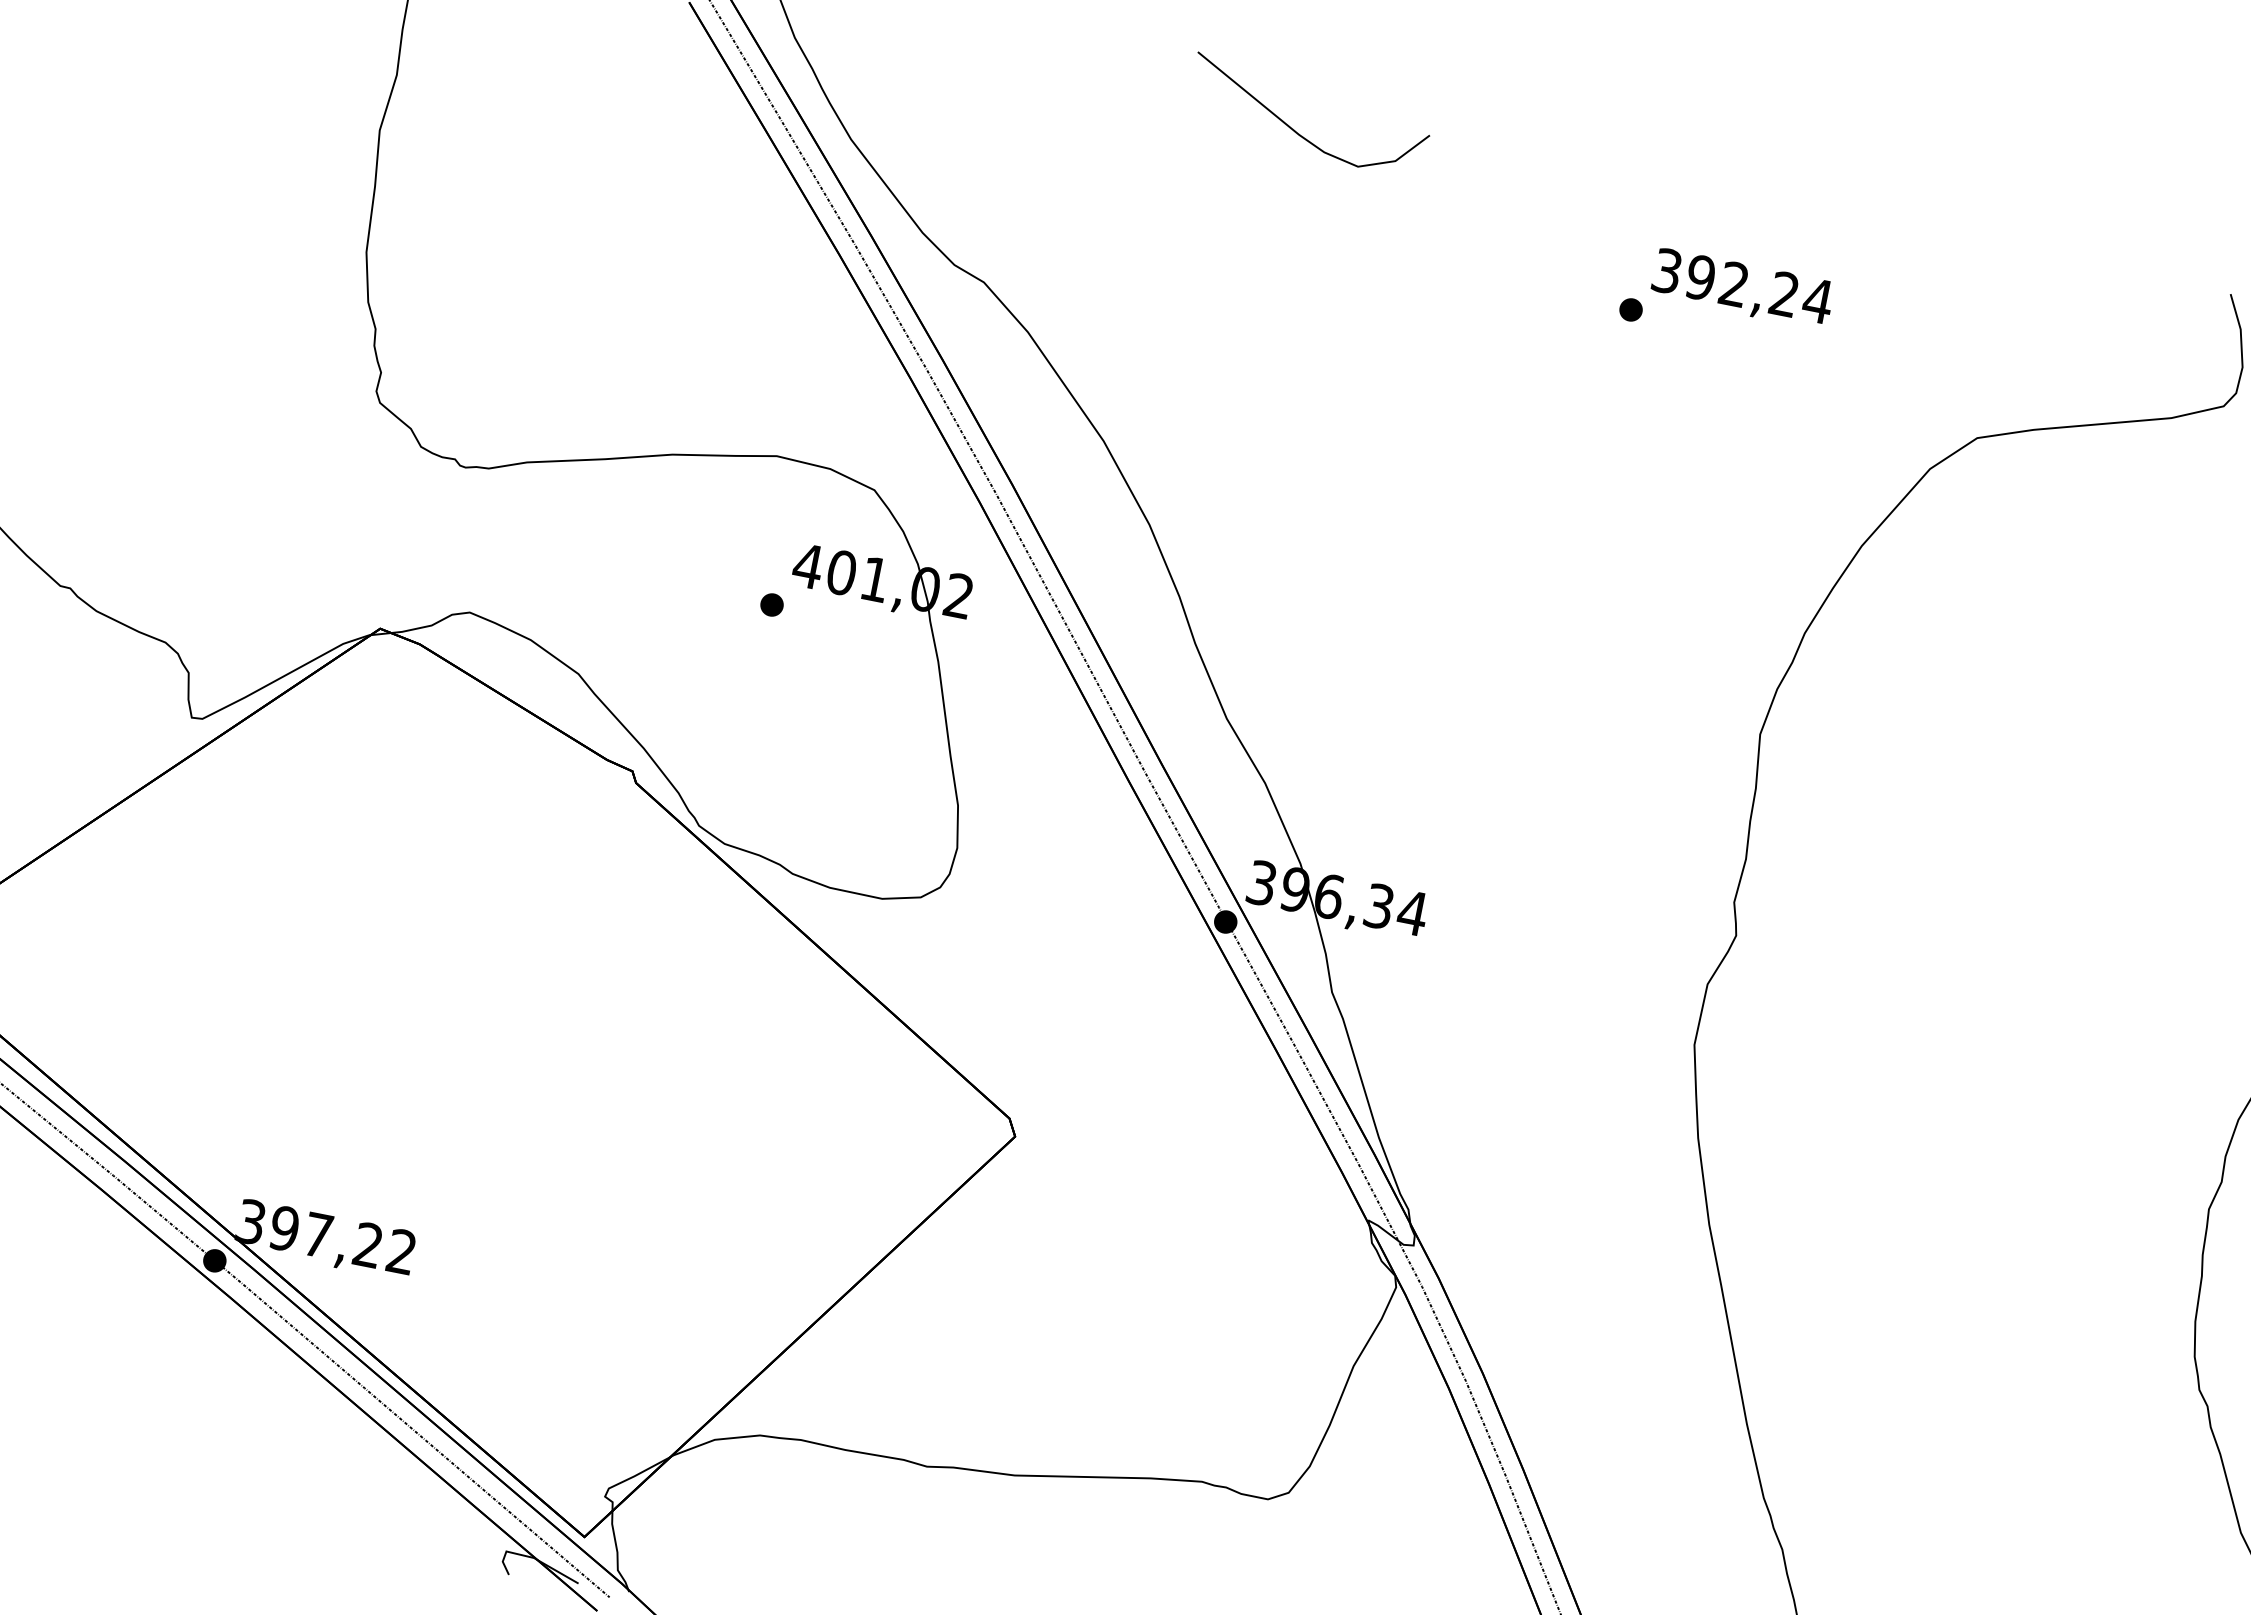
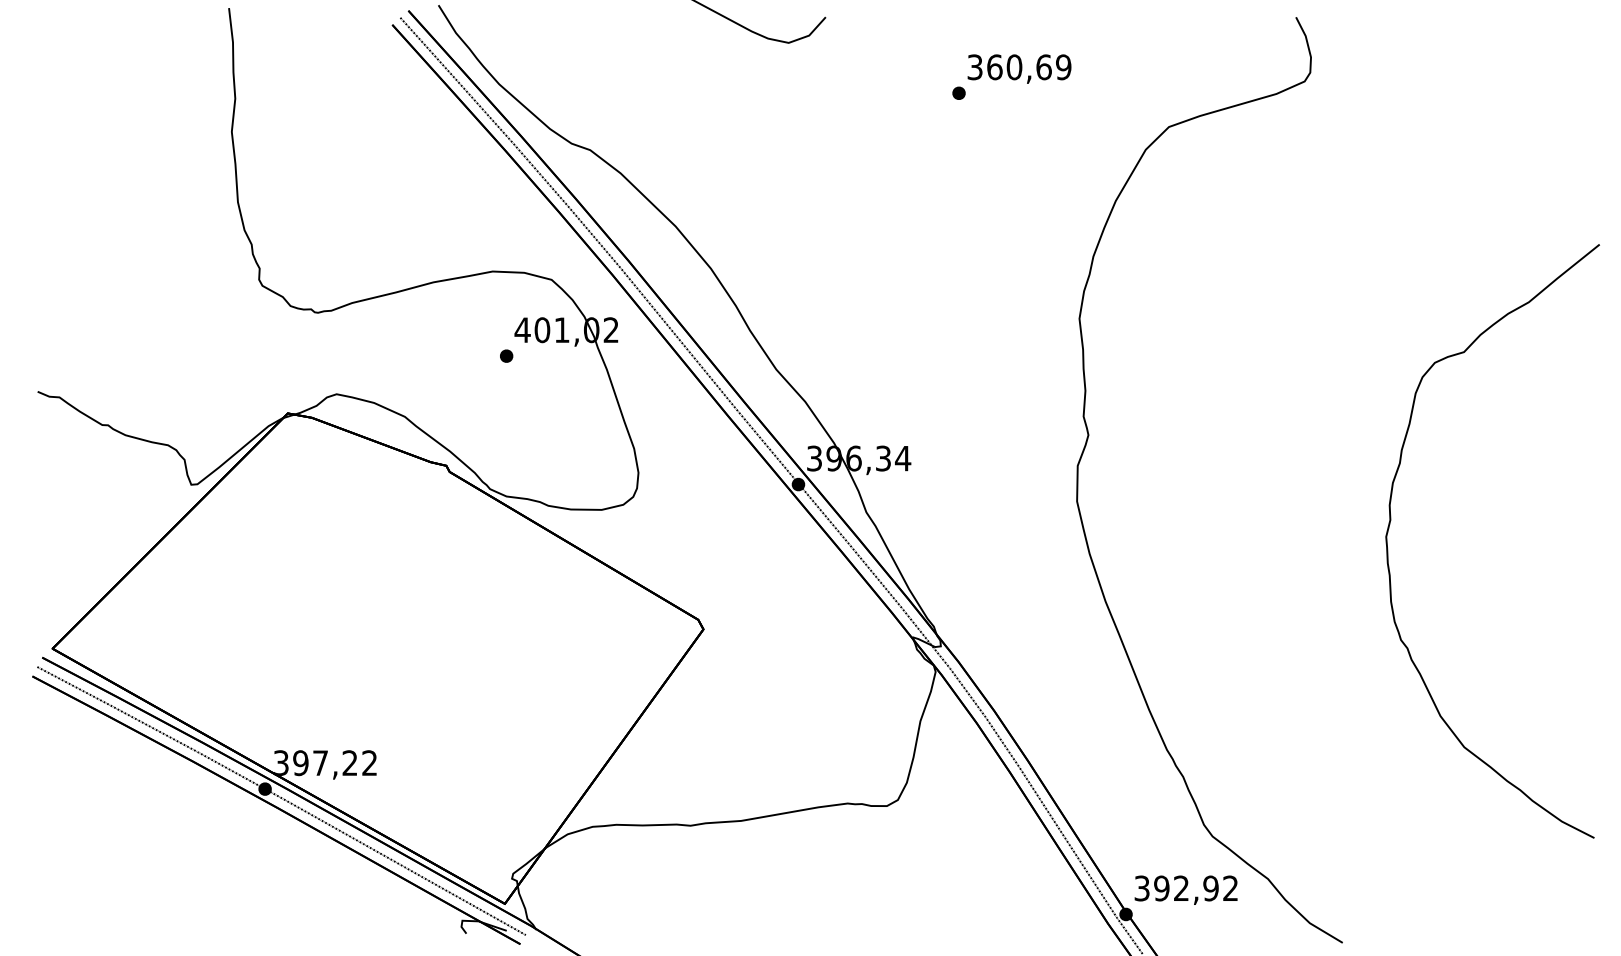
text: (1759, 289) -> (1029, 67), 392,24 -> 360,69

